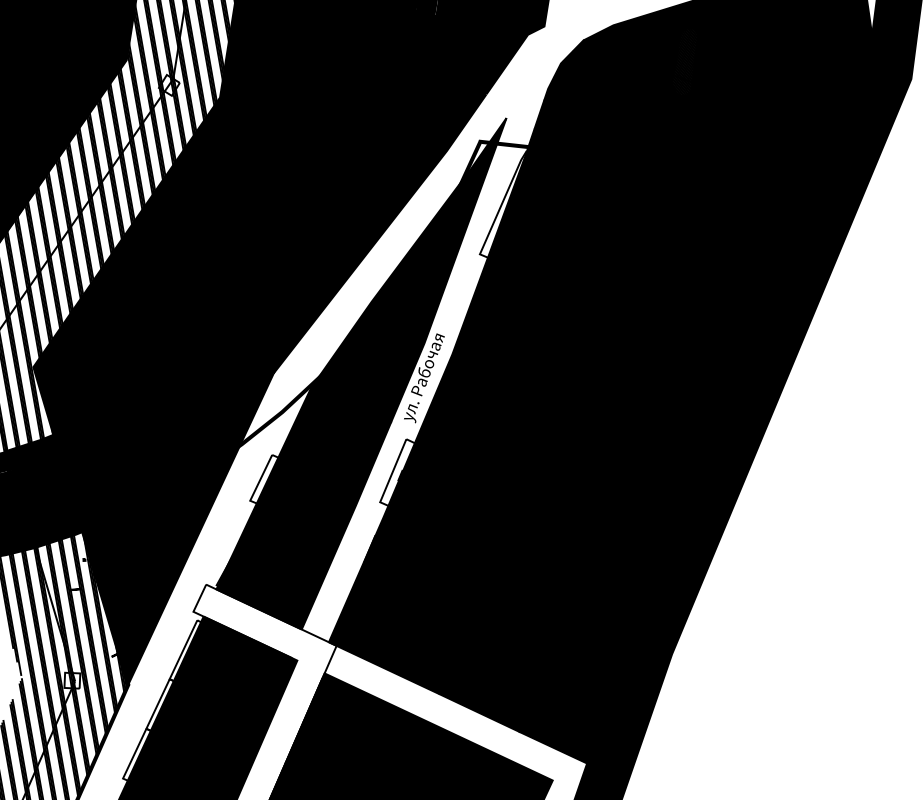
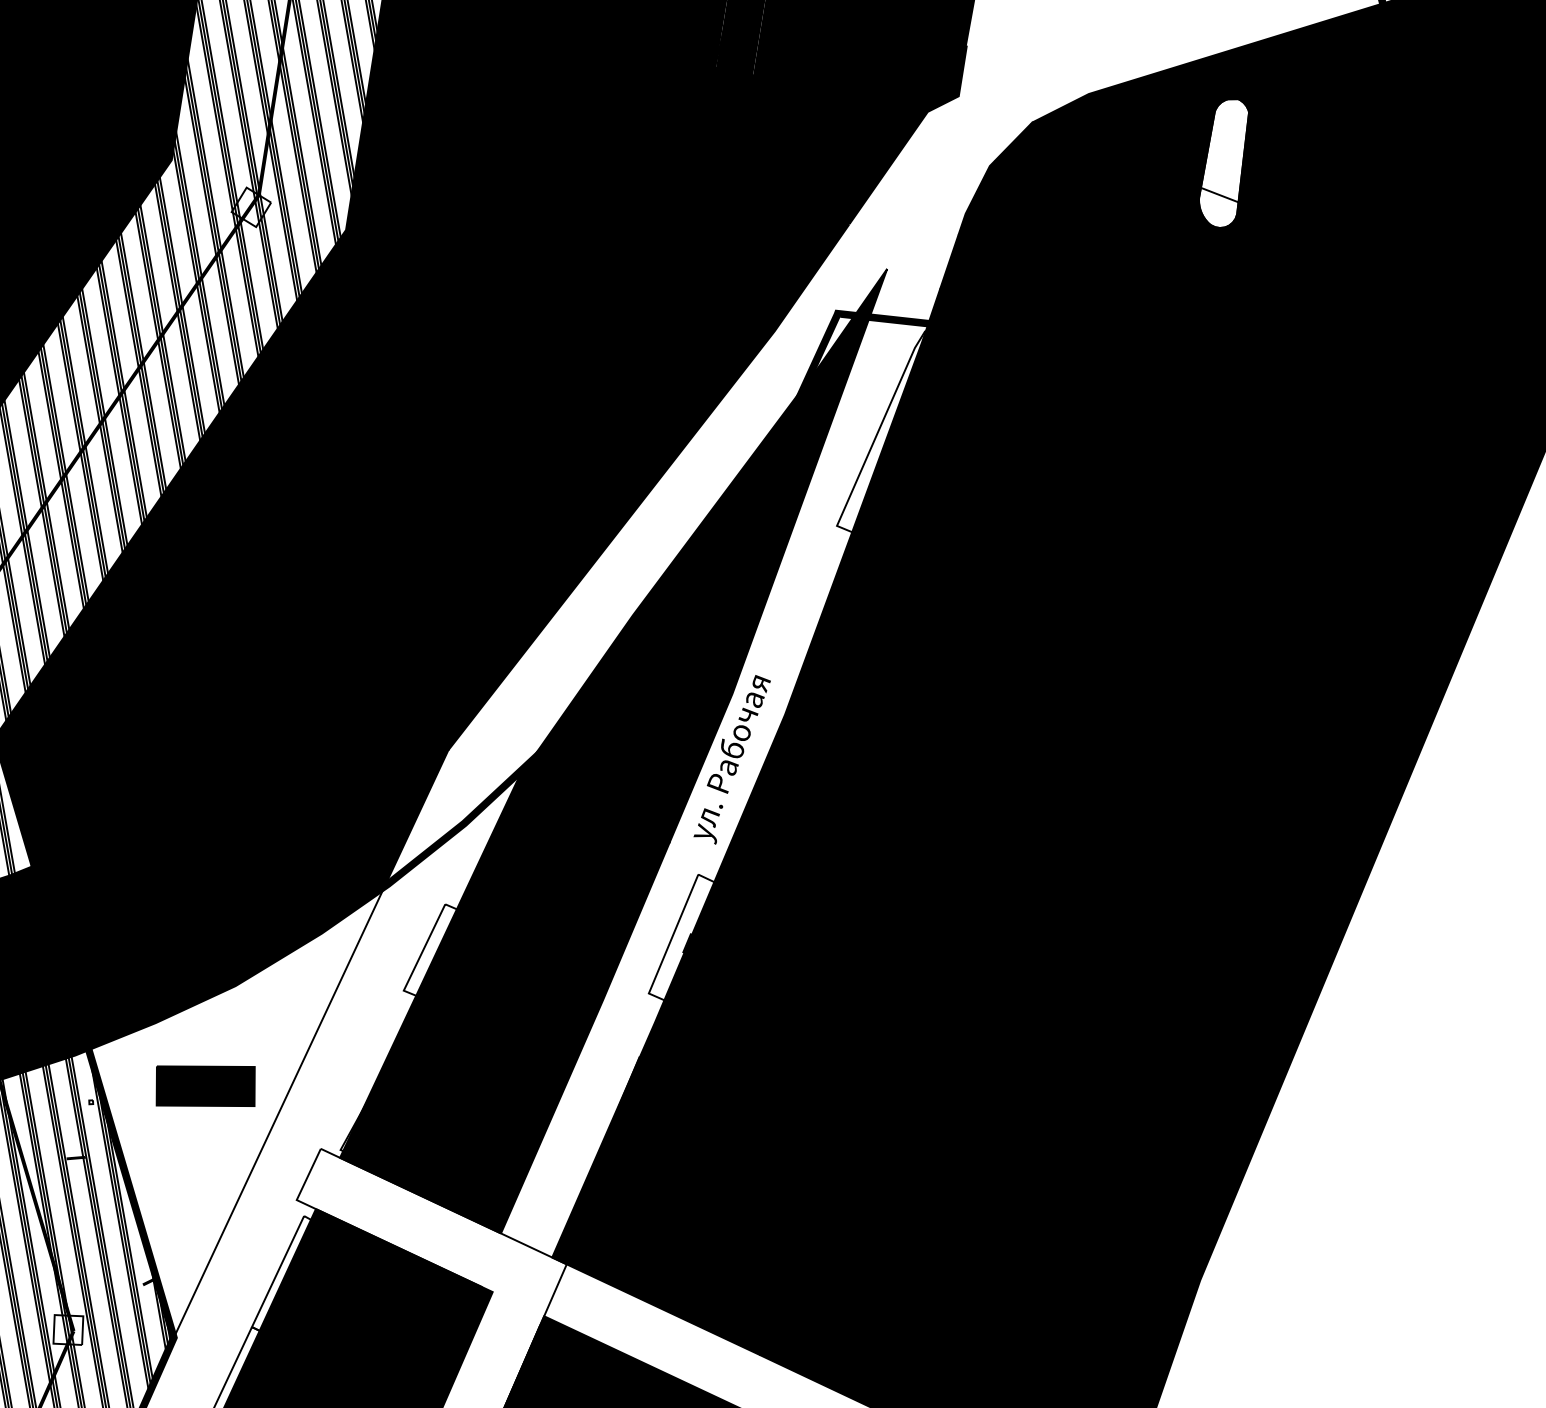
hatch: (684, 62) -> (1222, 164), removed
fill: (161, 564) -> (236, 1110), removed

